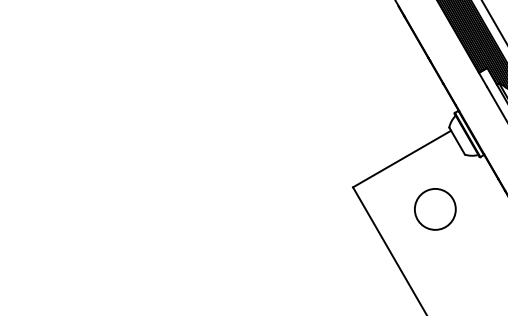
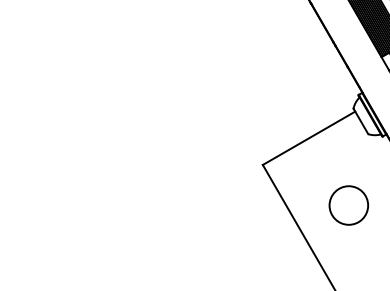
circle: (435, 209) -> (349, 205), moved

